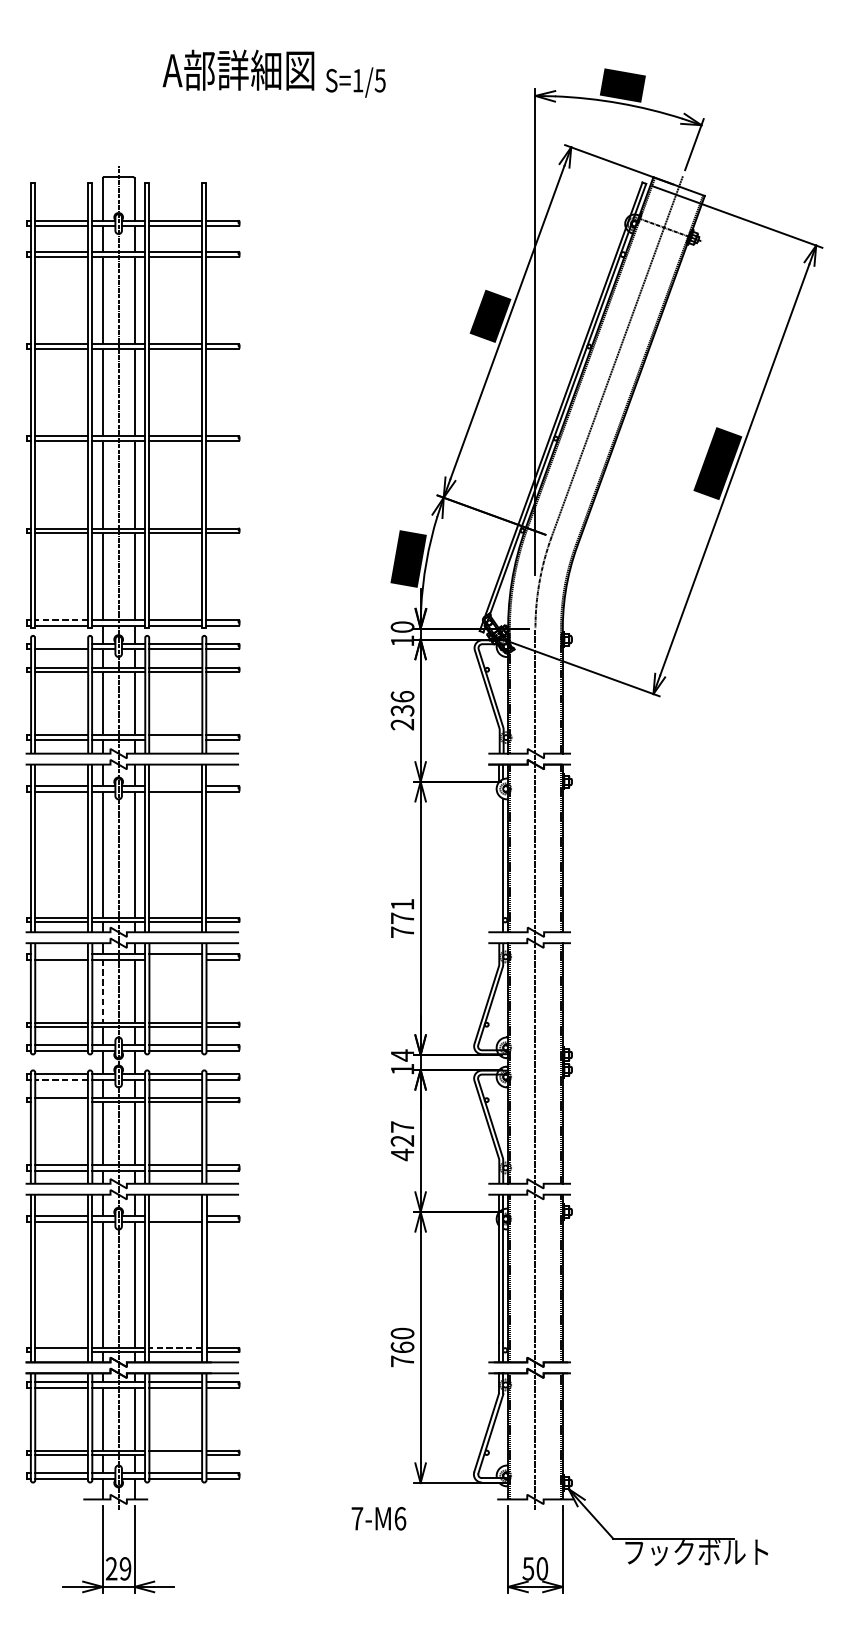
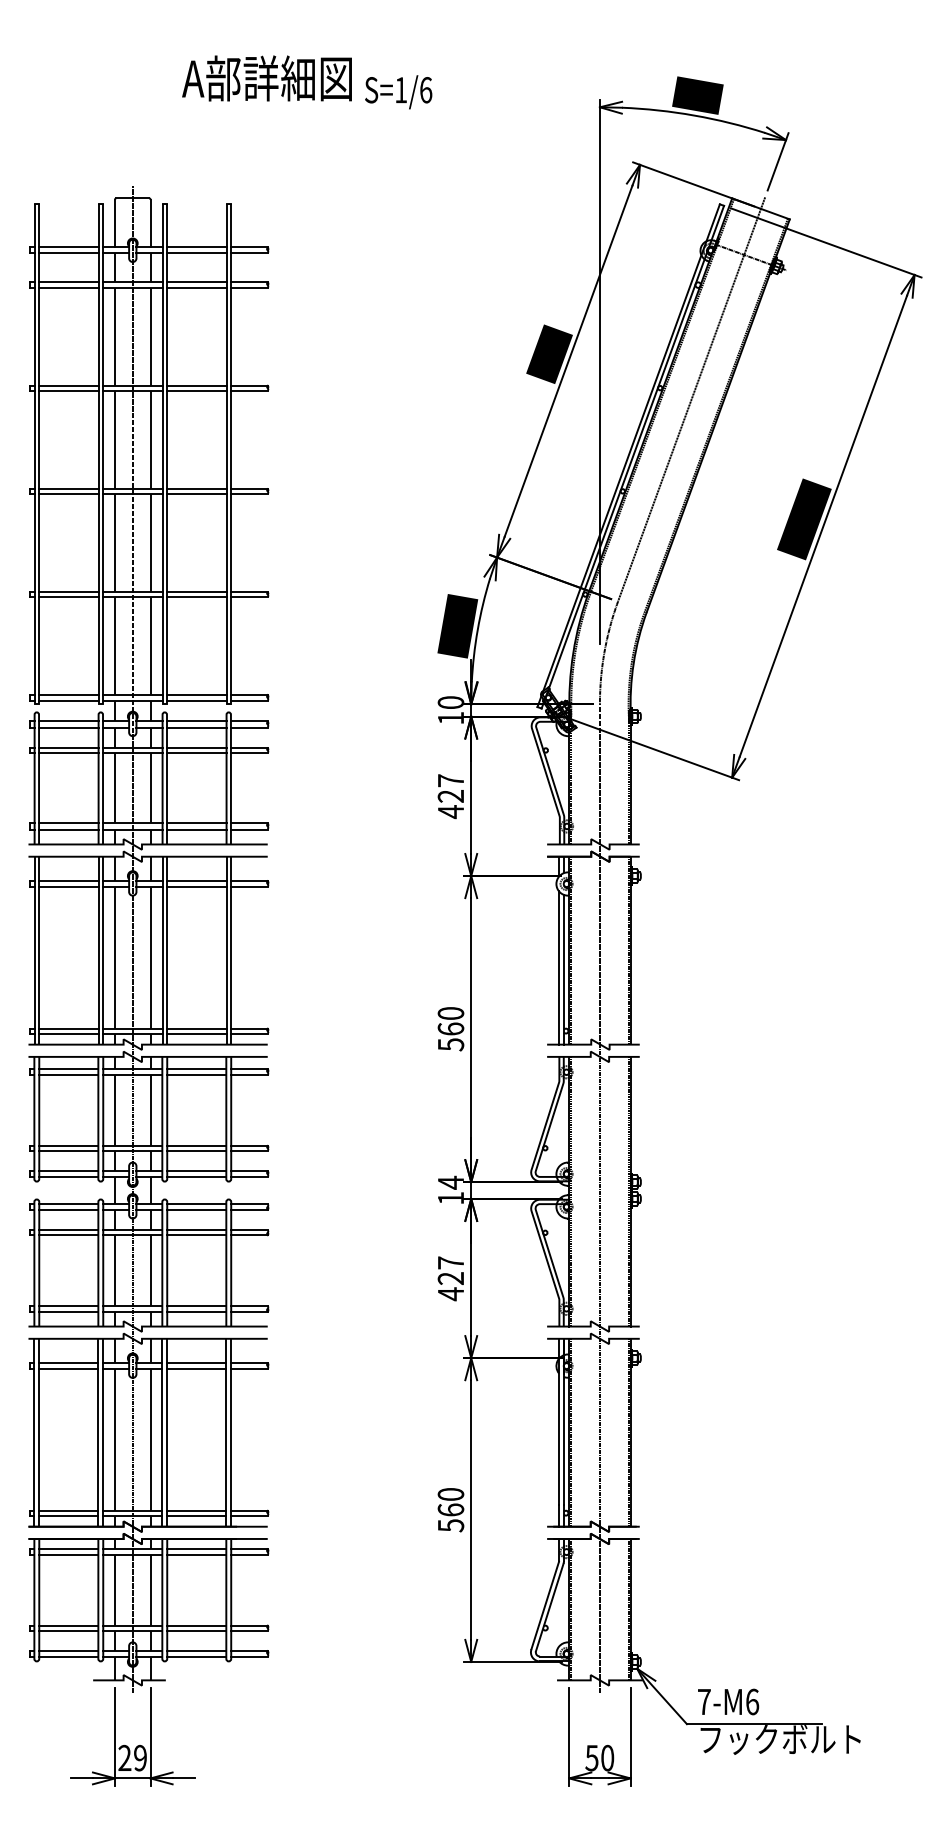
text: (379, 80) -> (425, 90), S=1/5 -> S=1/6
line: (61, 619) -> (68, 694), dashed -> solid
line: (61, 643) -> (68, 721), added
text: (402, 710) -> (450, 796), 236 -> 427
line: (175, 740) -> (196, 829), added
line: (175, 785) -> (196, 880), added
line: (499, 863) -> (559, 967), added
text: (402, 918) -> (450, 1029), 771 -> 560
line: (61, 954) -> (68, 1069), added
line: (175, 959) -> (196, 1075), added
line: (103, 991) -> (115, 1111), dashed -> solid
line: (61, 1079) -> (68, 1209), dashed -> solid
line: (61, 1102) -> (68, 1235), added
line: (175, 1216) -> (196, 1363), added
line: (175, 1347) -> (196, 1510), dashed -> solid
line: (61, 1352) -> (68, 1515), added
text: (403, 1361) -> (451, 1525), 760 -> 560
line: (175, 1454) -> (196, 1630), added
text: (378, 1518) -> (728, 1701), moved

